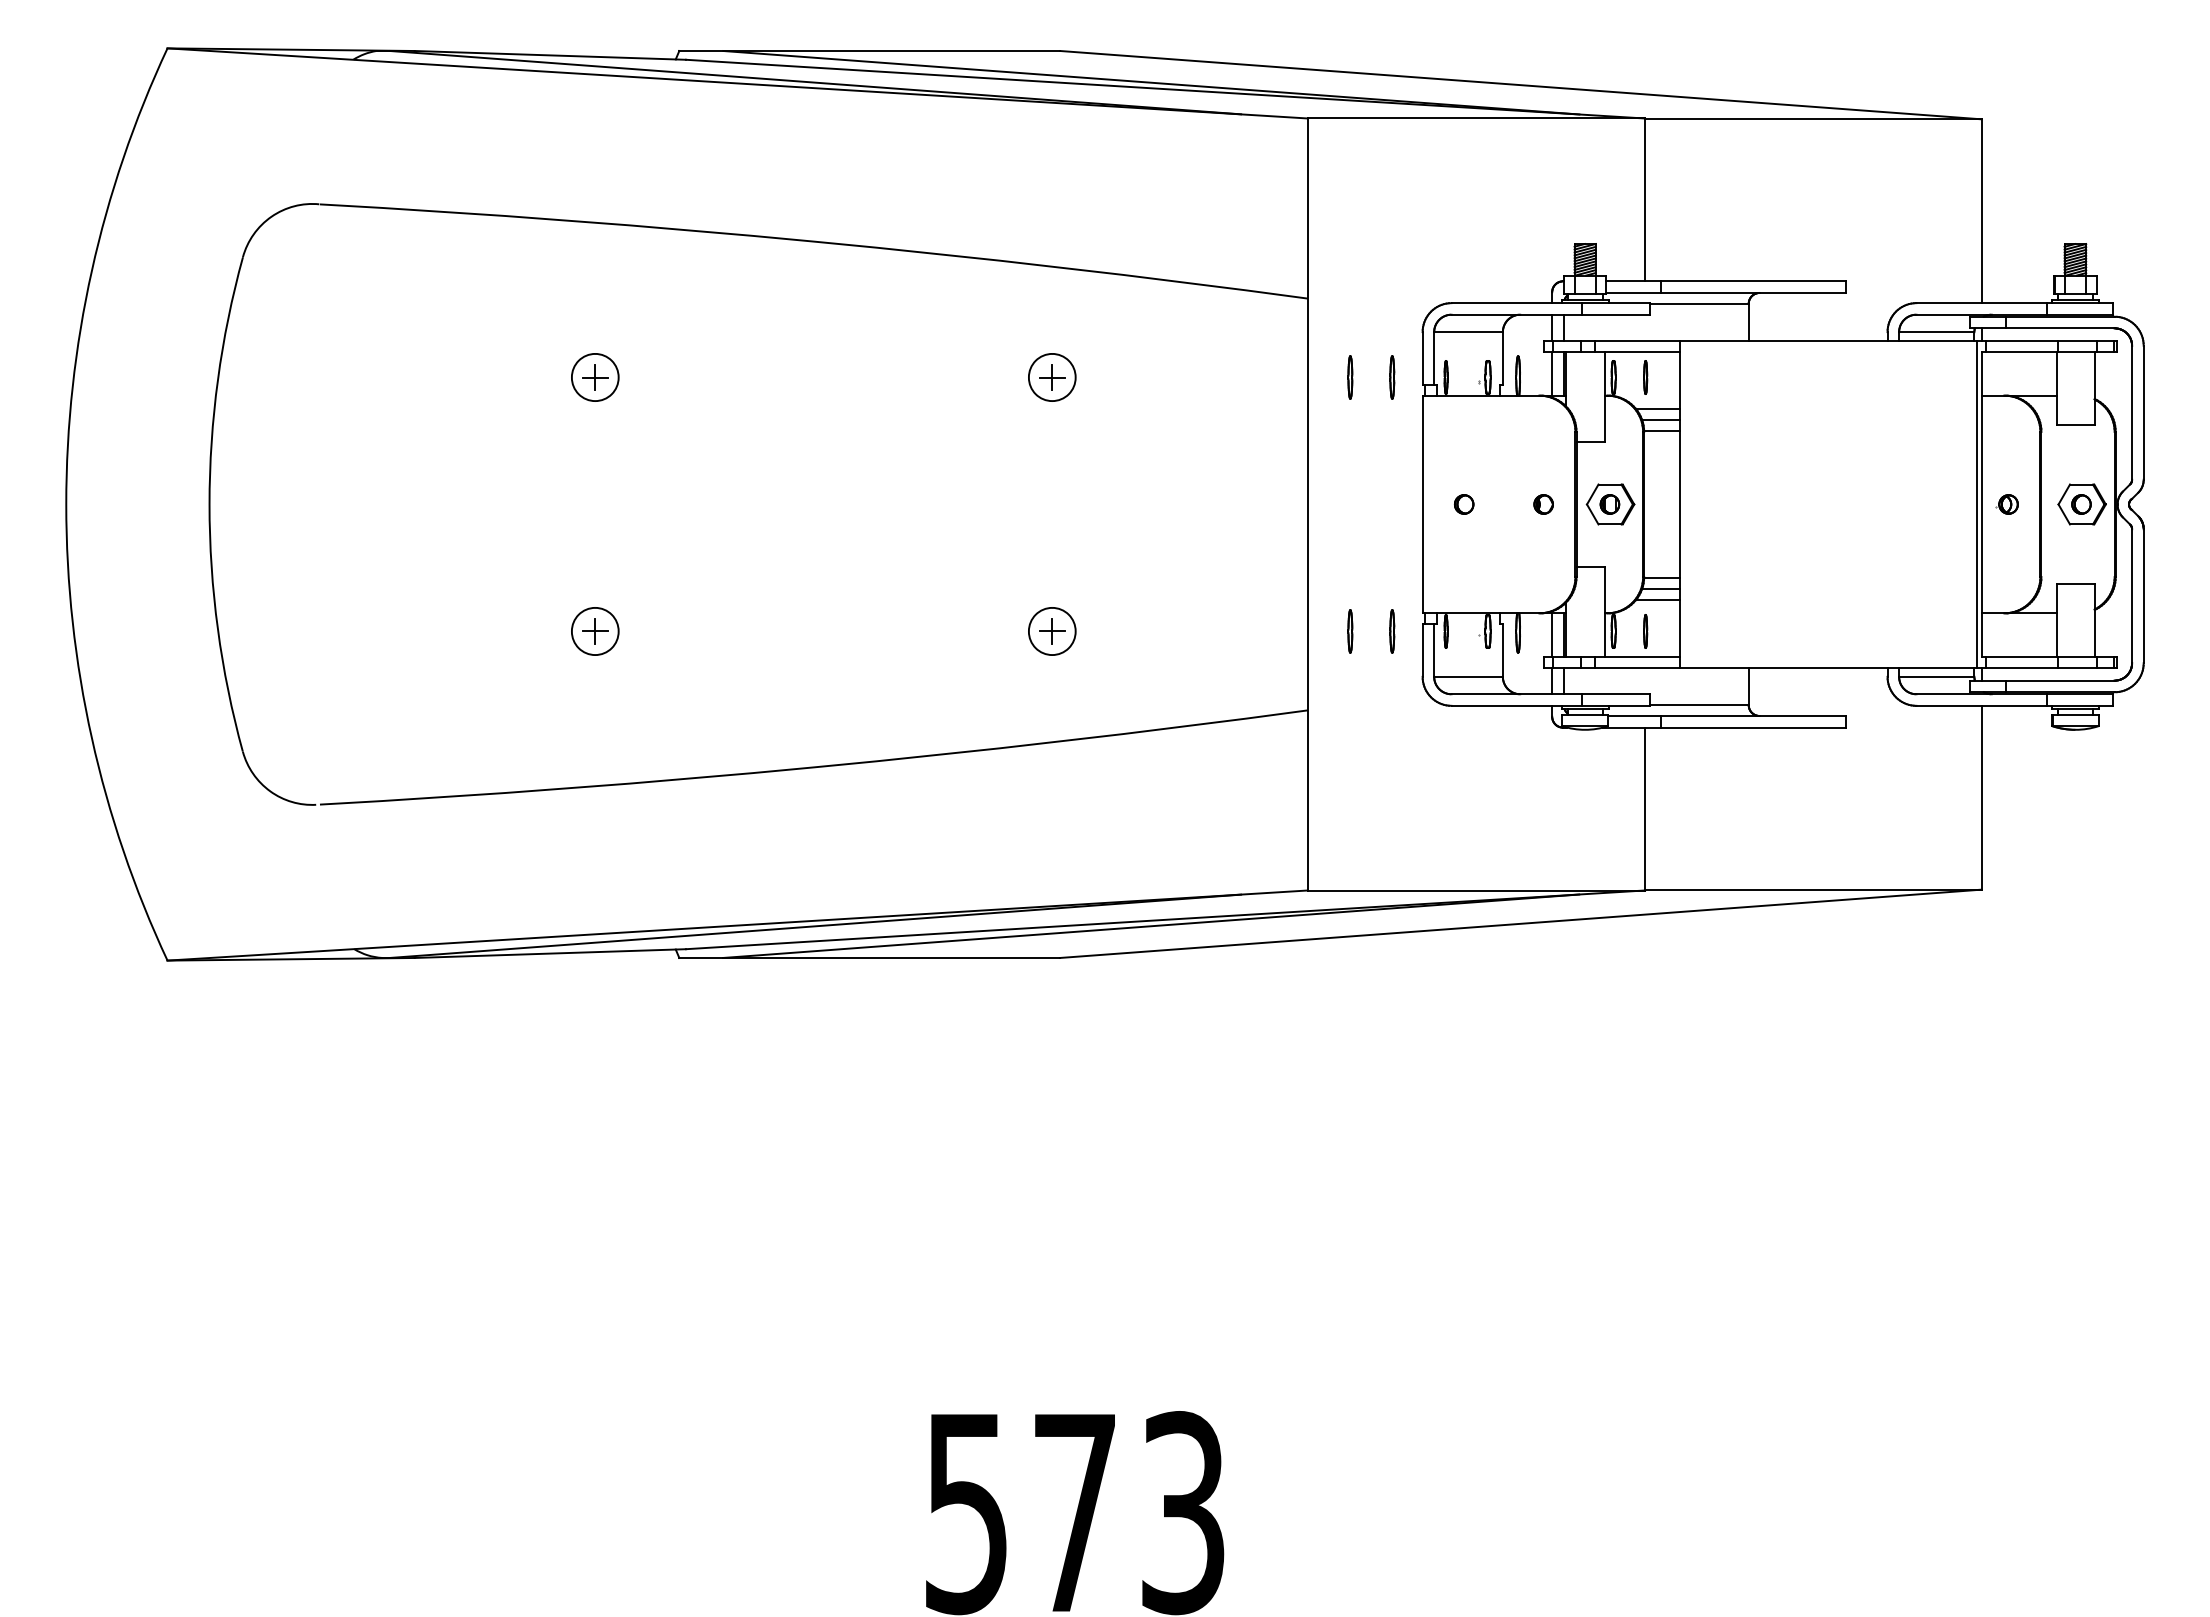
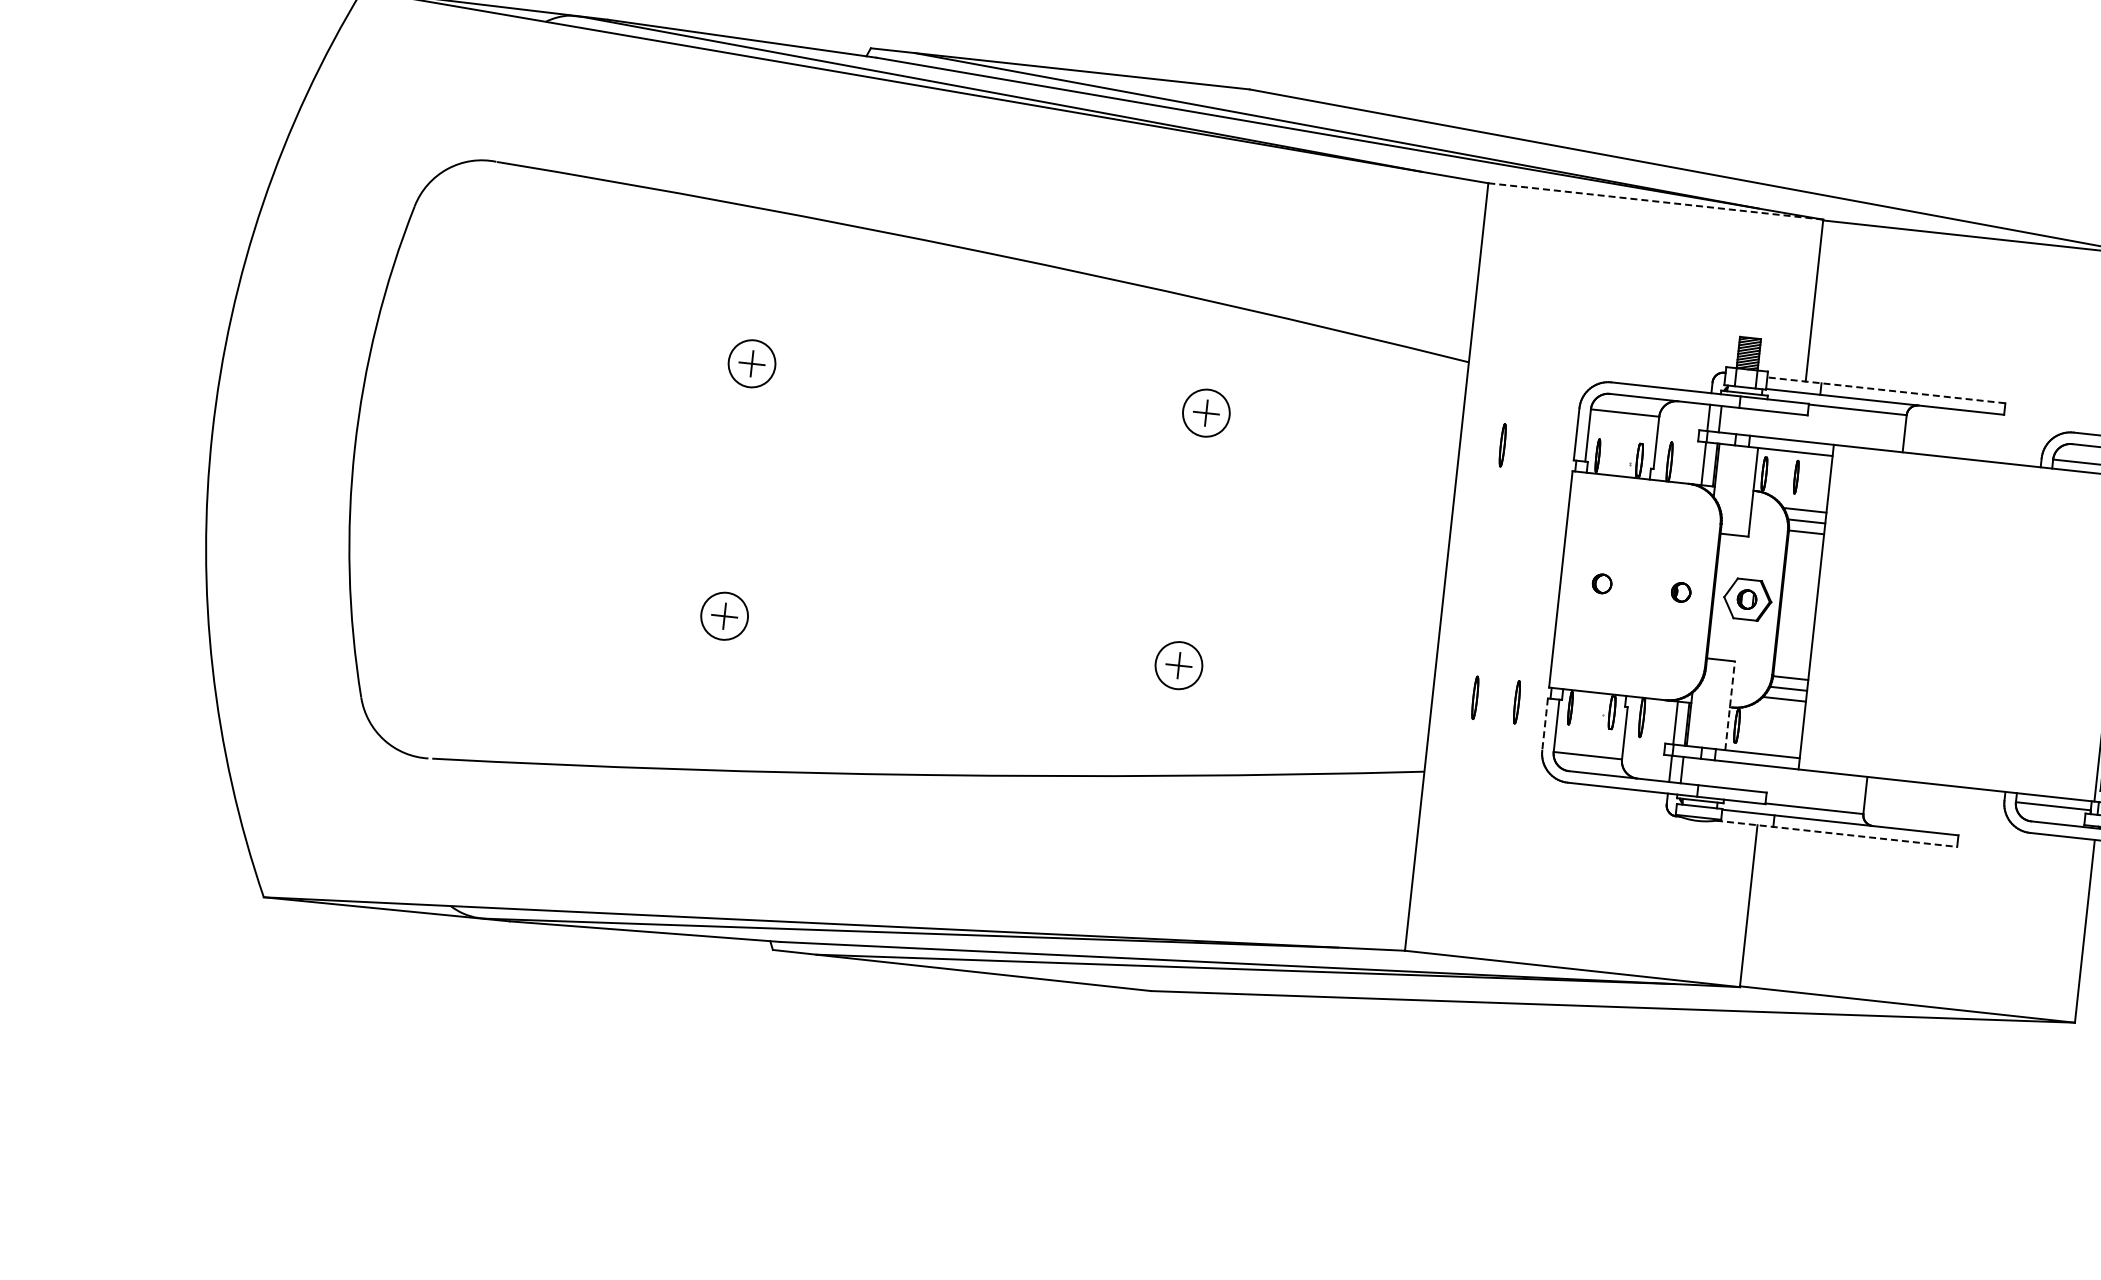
line: (1475, 118) -> (1655, 201), solid -> dashed
line: (1725, 281) -> (1886, 390), solid -> dashed
part: (1392, 377) -> (1544, 449), removed
line: (1604, 611) -> (1730, 705), solid -> dashed
part: (1645, 631) -> (1768, 729), removed
line: (1422, 651) -> (1544, 725), solid -> dashed
line: (1724, 727) -> (1836, 833), solid -> dashed

